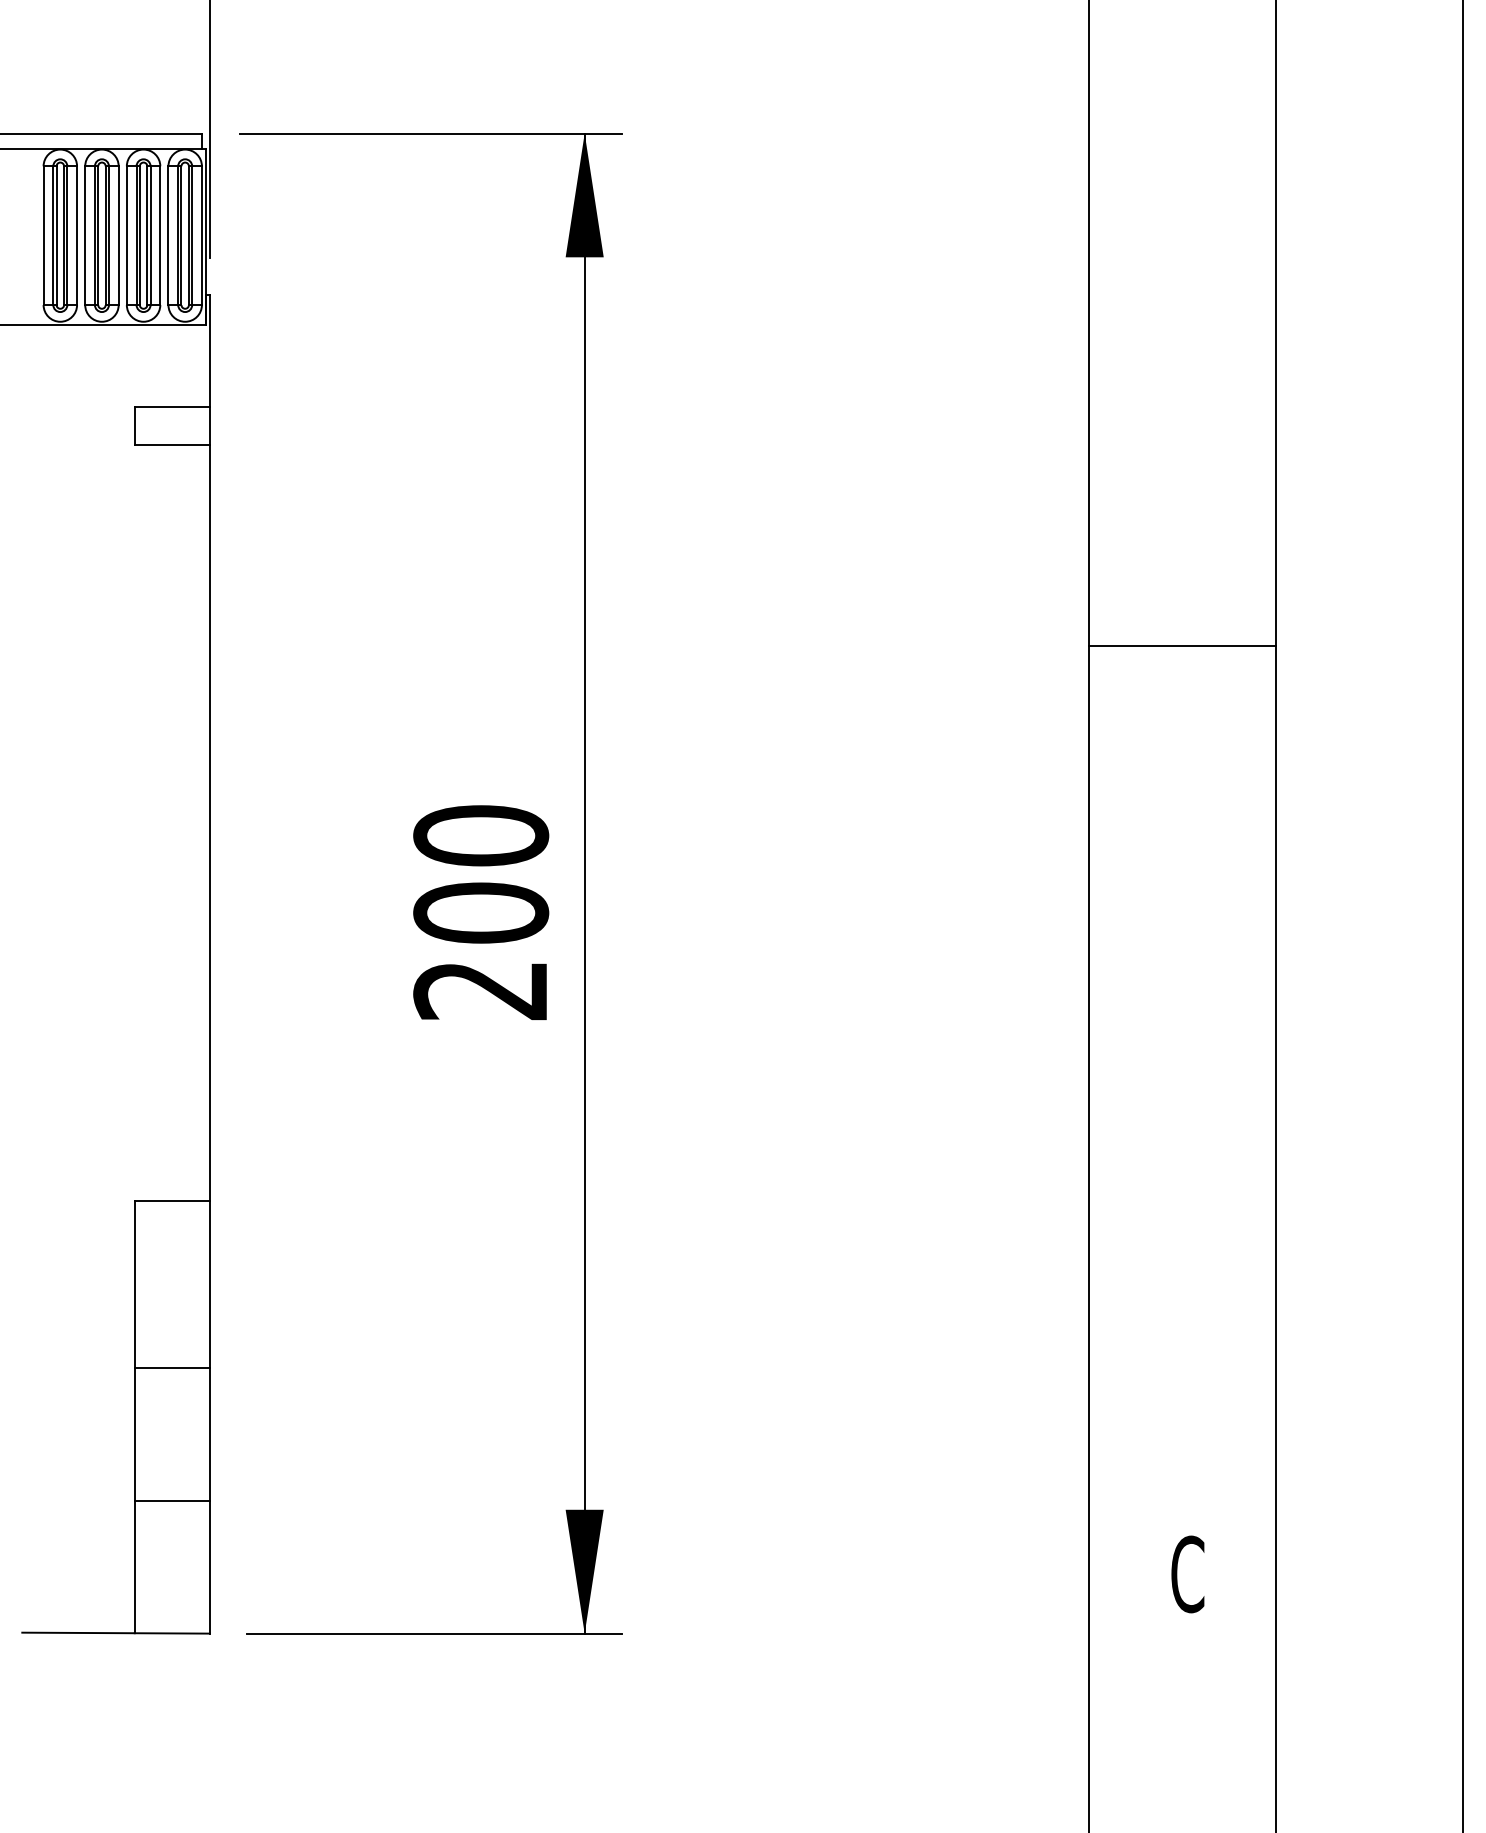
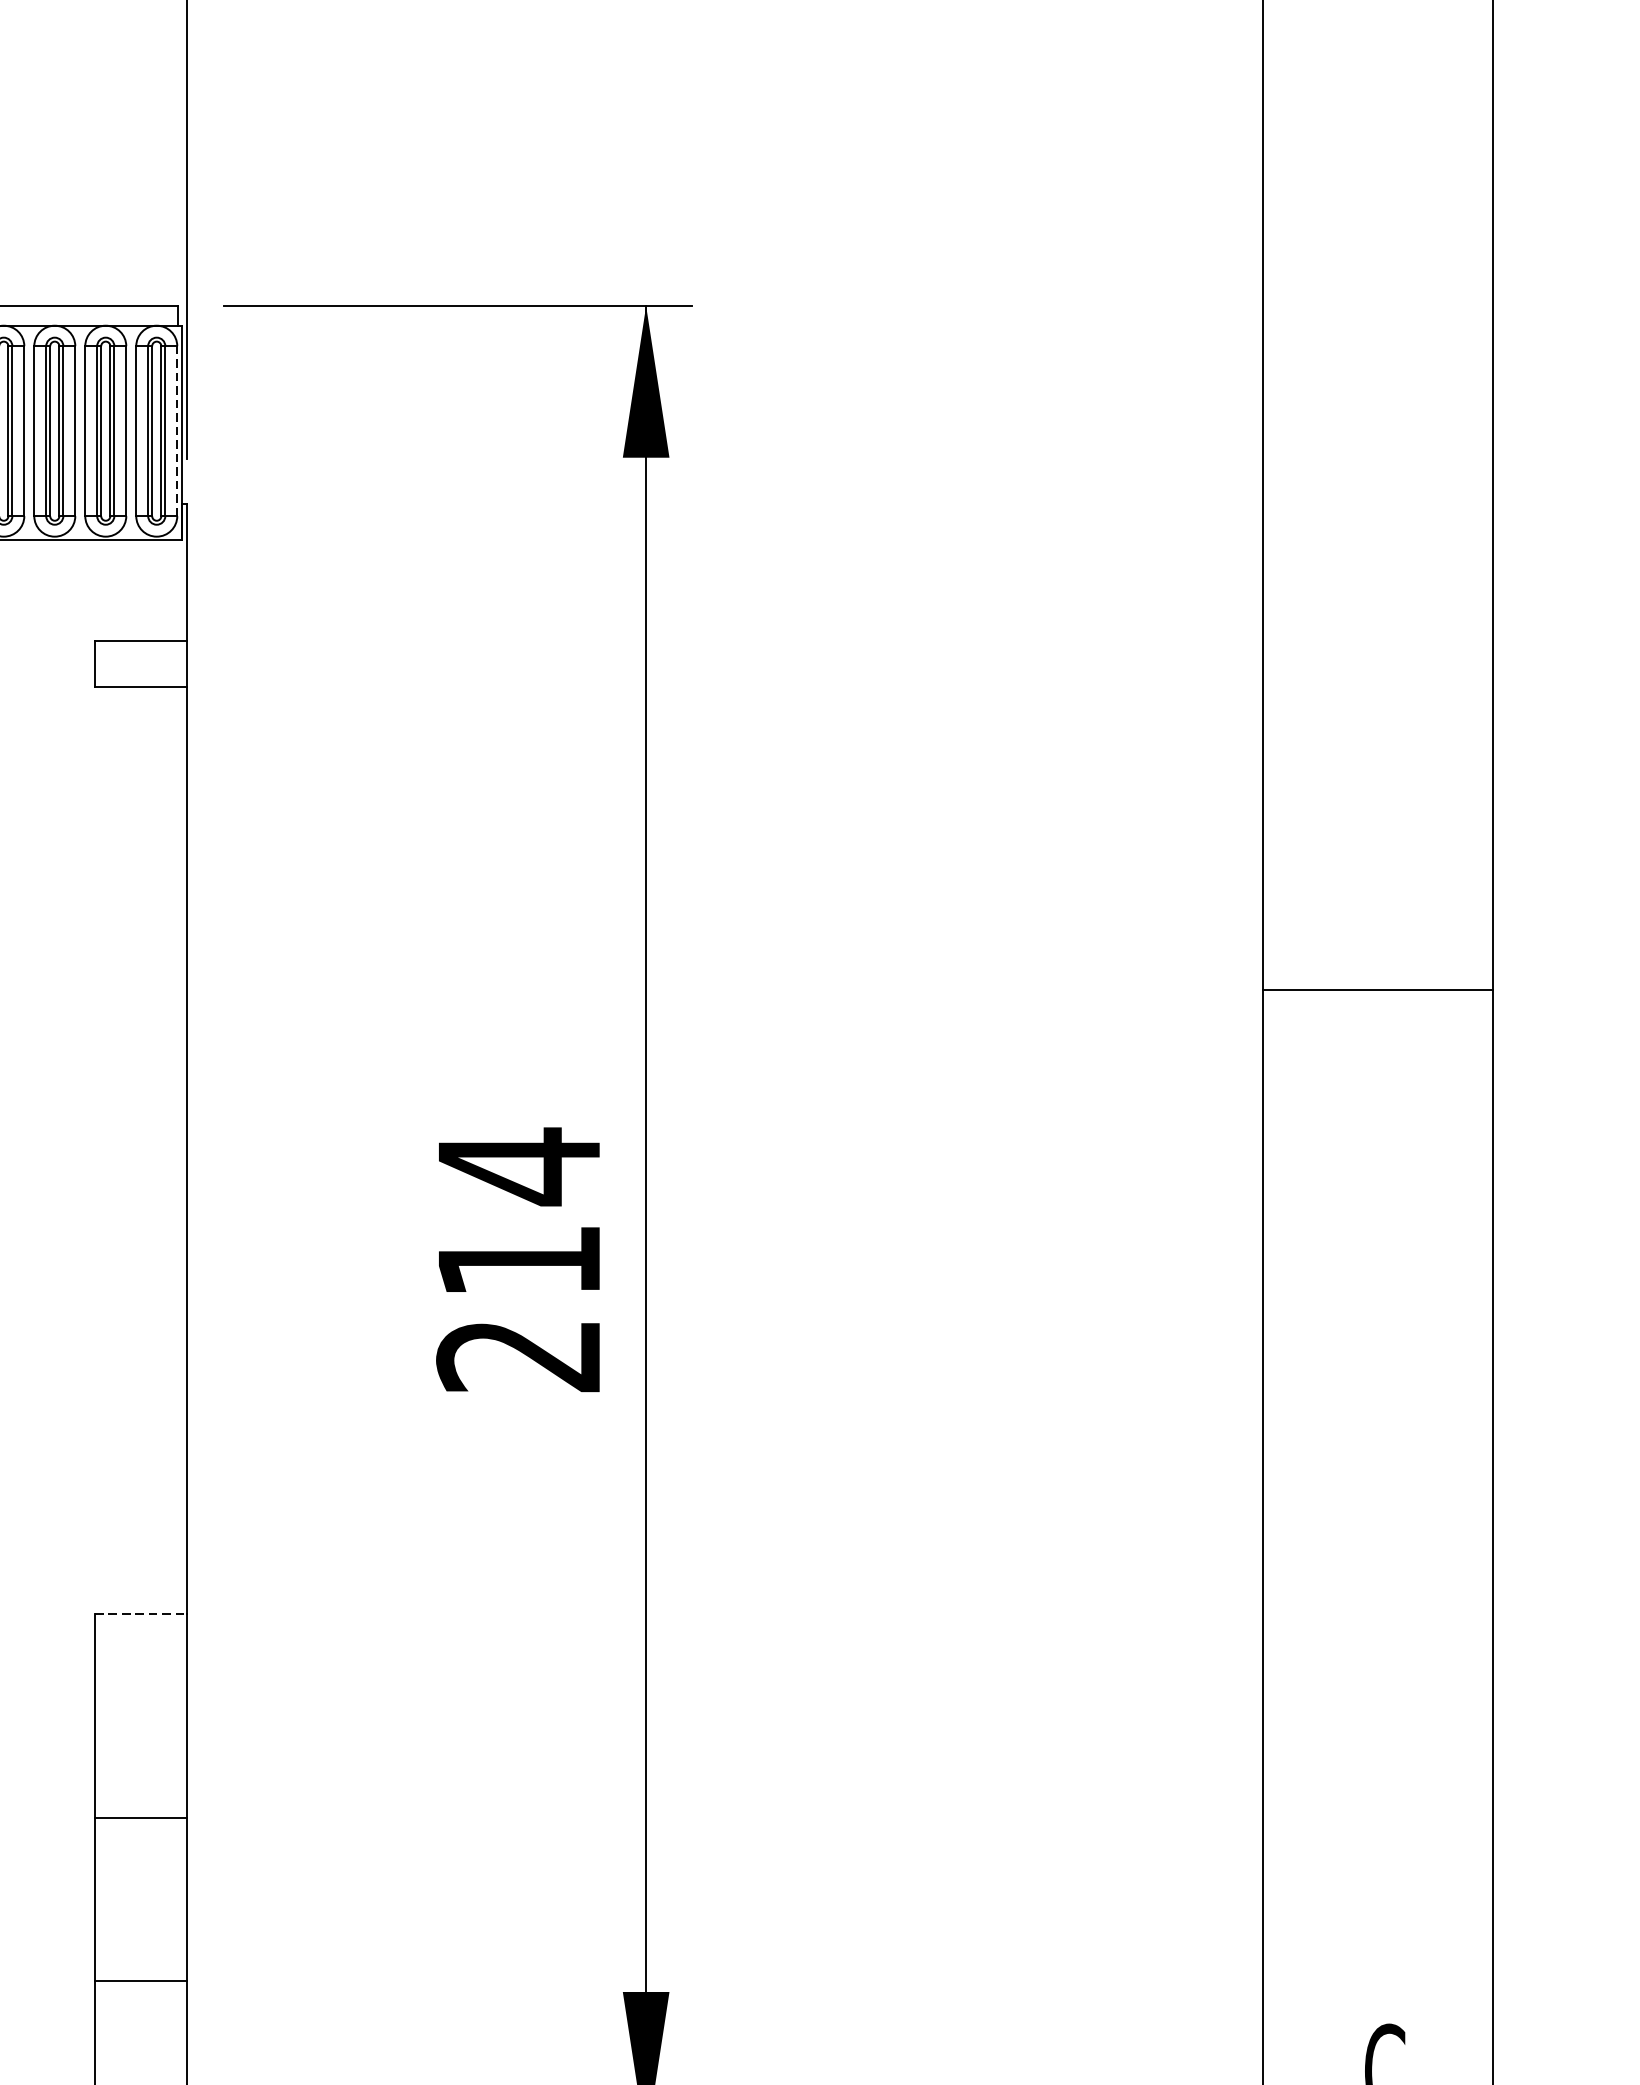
line: (201, 235) -> (176, 430), solid -> dashed
line: (1181, 645) -> (1377, 989), moved
text: (481, 873) -> (519, 1212), 200 -> 214
line: (172, 1201) -> (141, 1614), solid -> dashed

